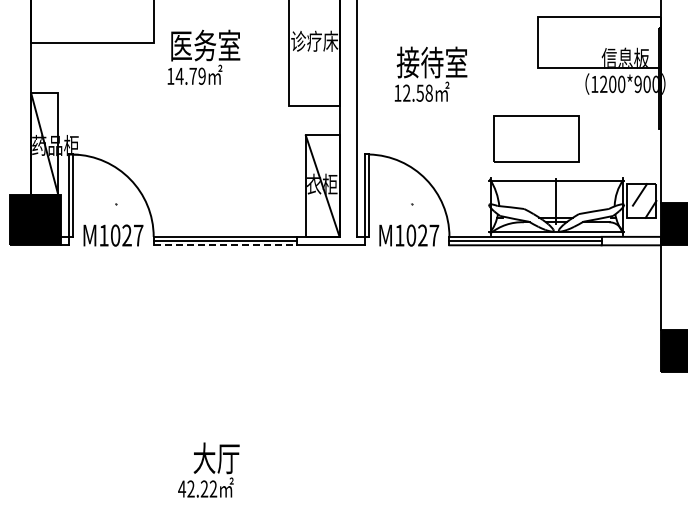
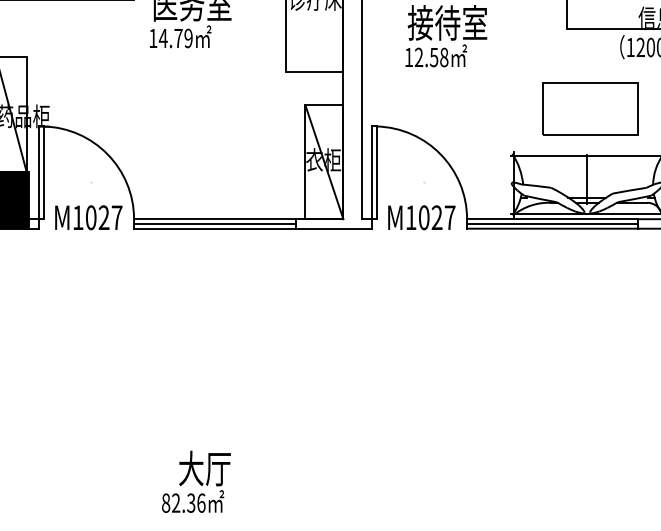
part: (536, 138) -> (590, 108), moved
line: (225, 245) -> (214, 228), dashed -> solid
text: (197, 488) -> (183, 502), 42.22 -> 82.36

